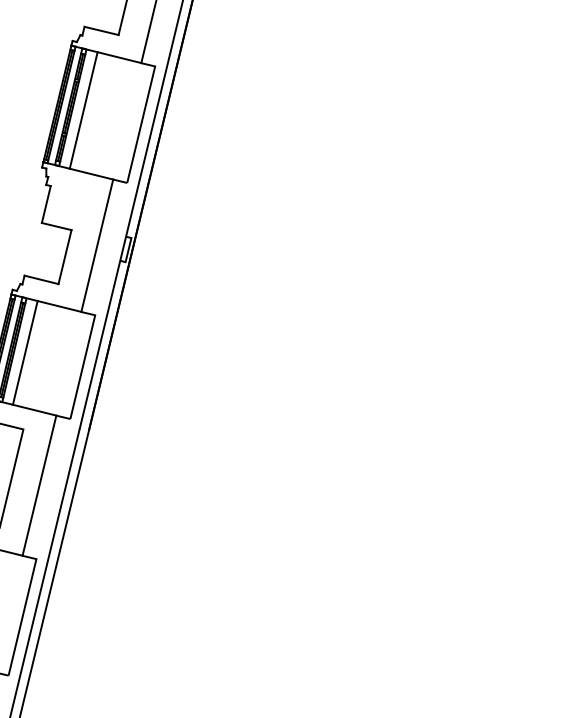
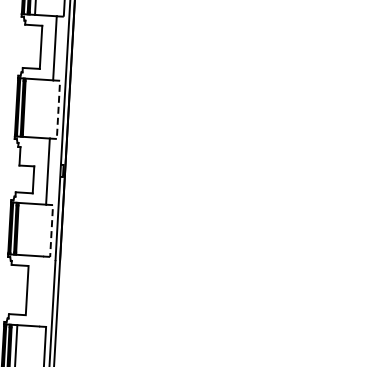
line: (83, 109) -> (29, 107), removed
line: (142, 117) -> (58, 106), solid -> dashed
line: (24, 353) -> (22, 229), removed
line: (83, 360) -> (51, 227), solid -> dashed
line: (40, 485) -> (41, 291), removed

